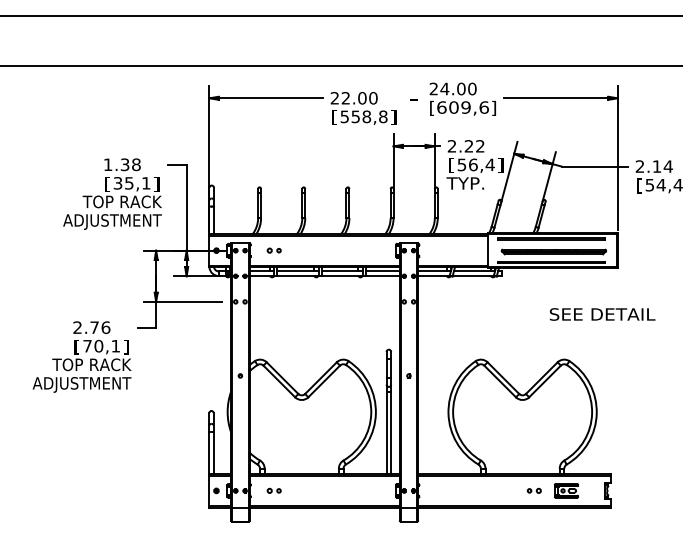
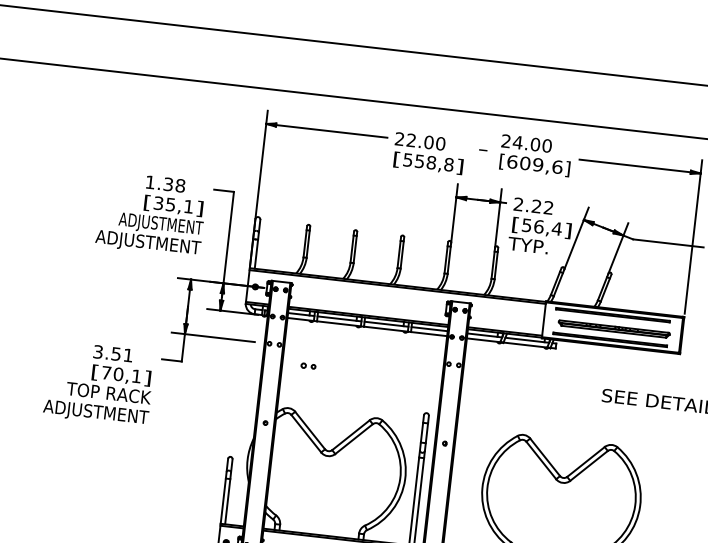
text: (121, 203) -> (159, 225), TOP RACK -> ADJUSTMENT
part: (273, 250) -> (307, 365), moved
text: (91, 327) -> (112, 353), 2.76 -> 3.51

